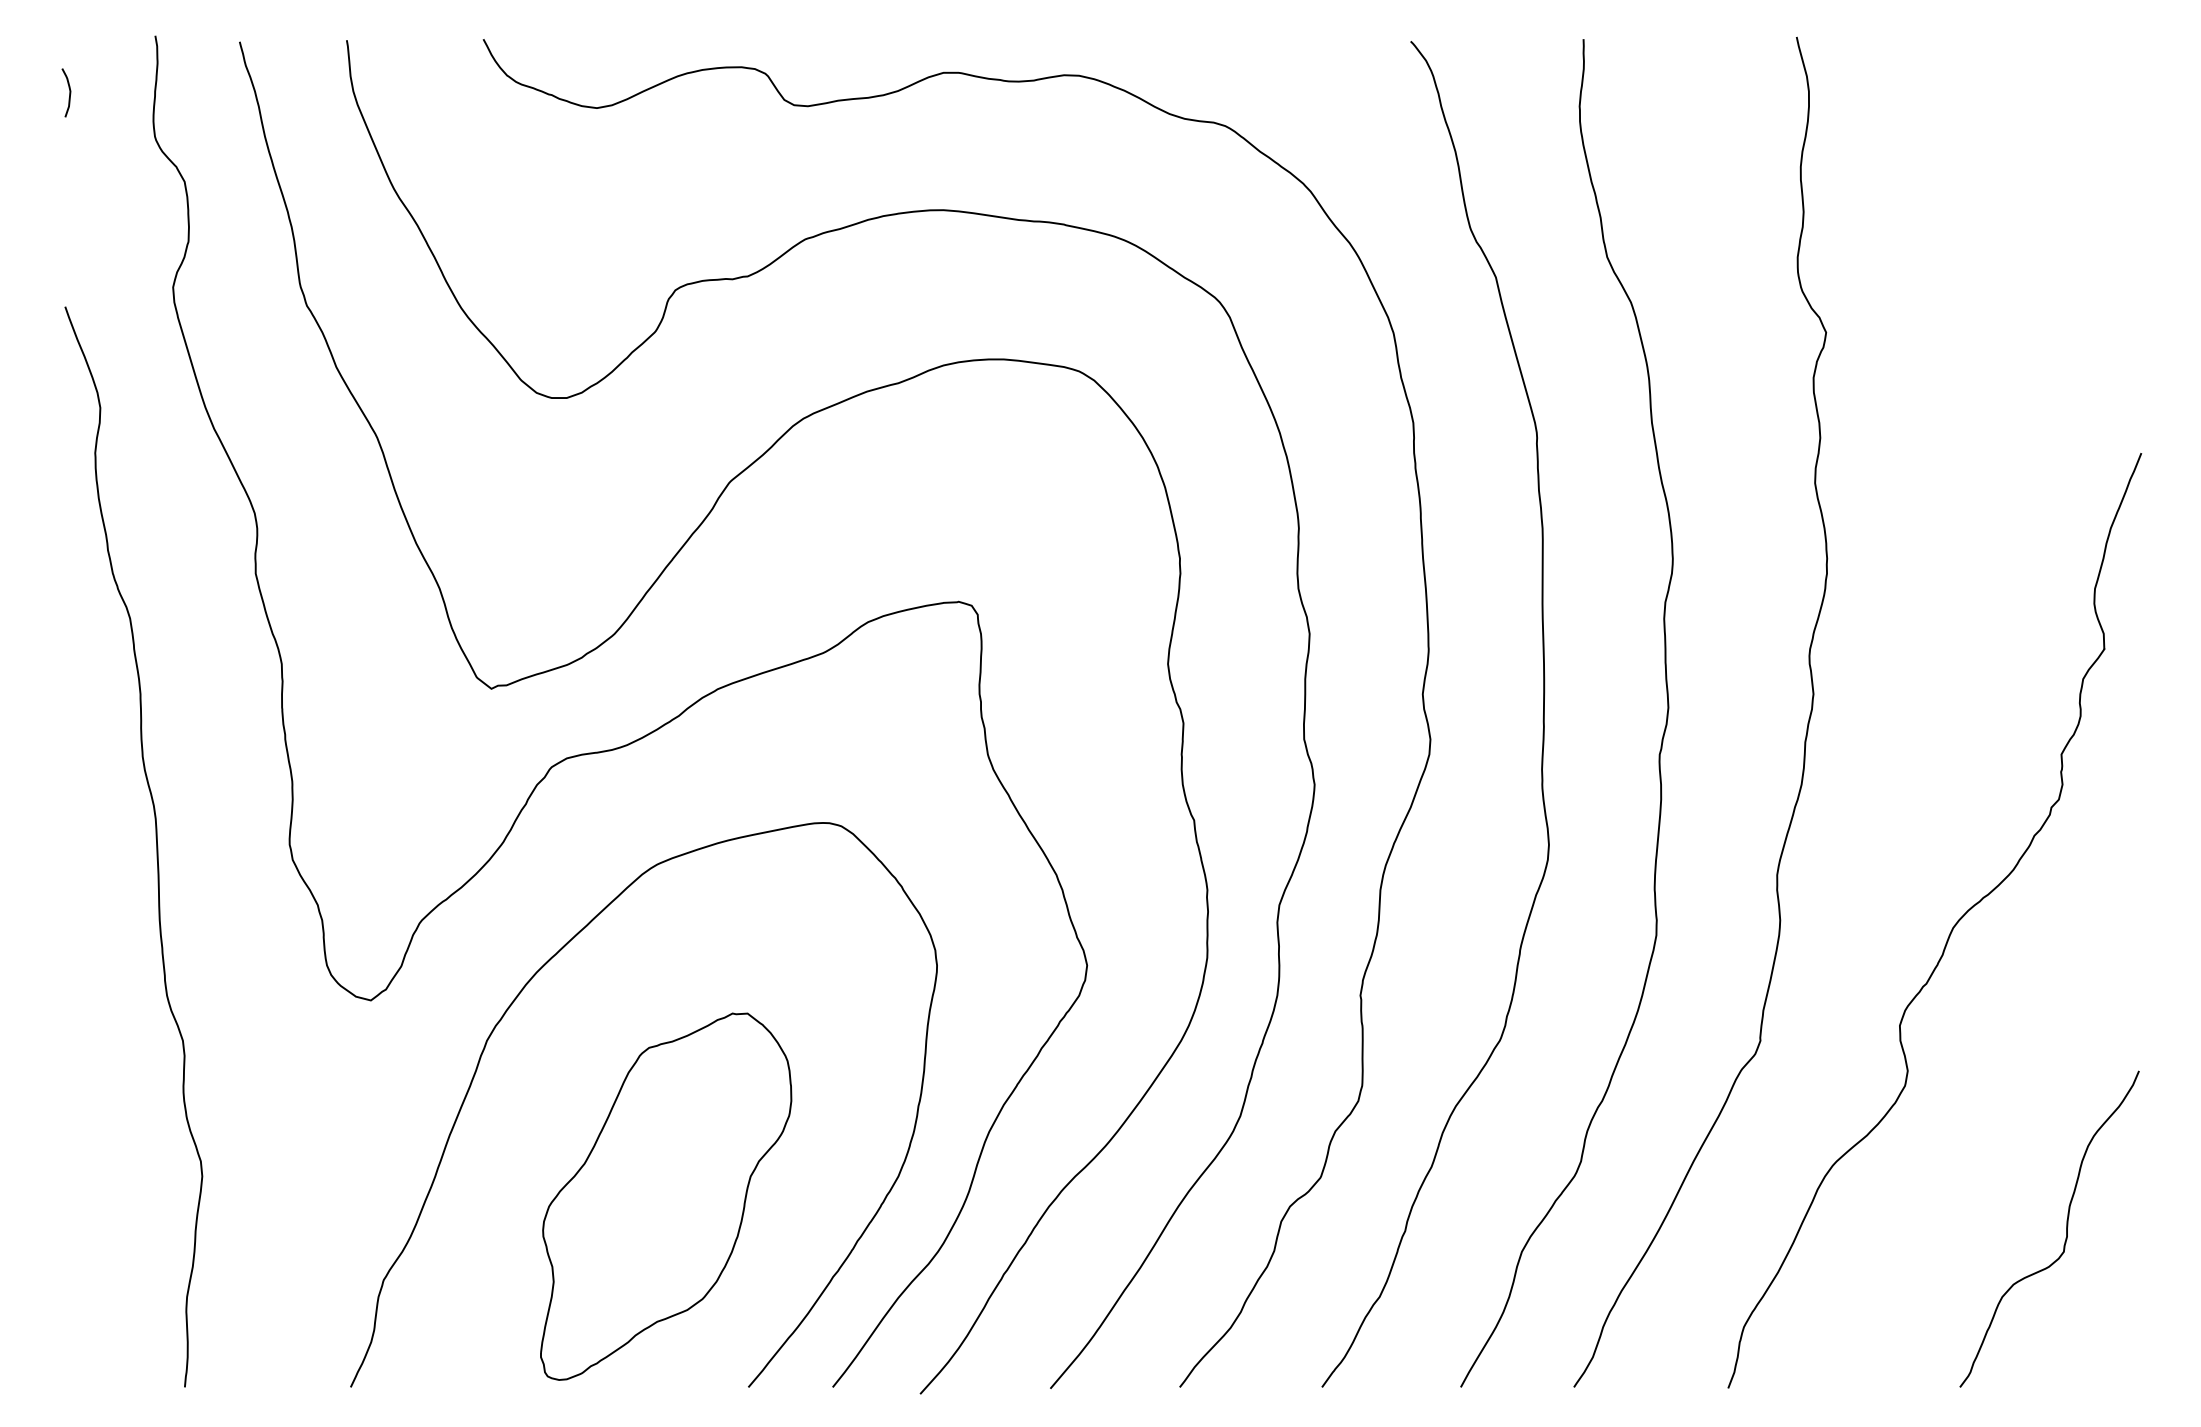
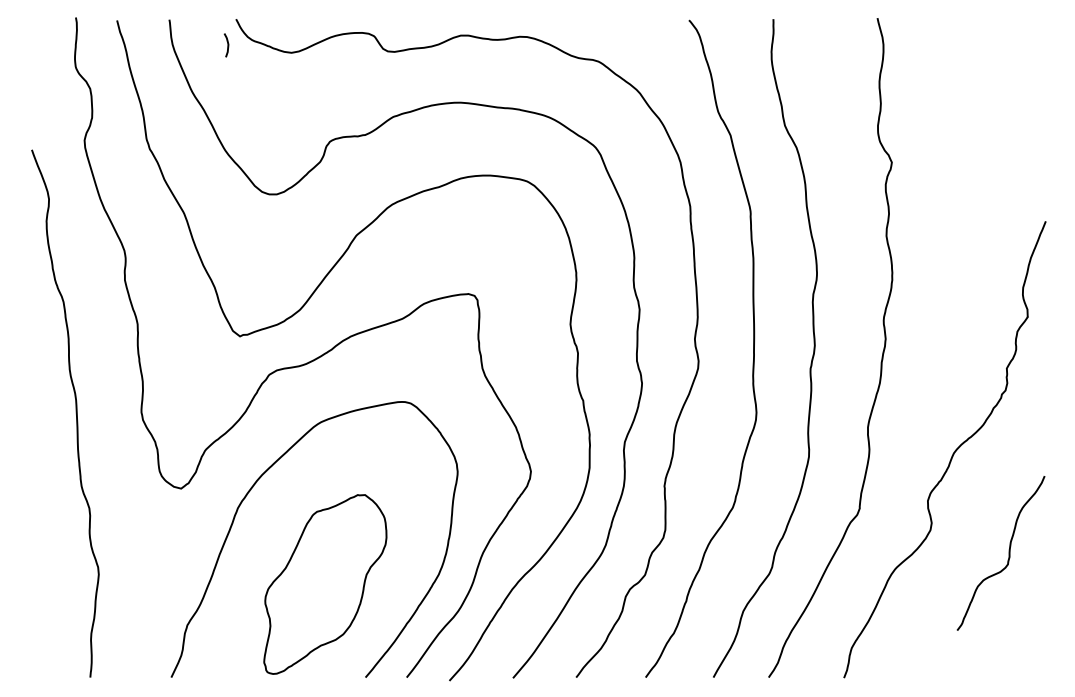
curve: (68, 93) -> (227, 45), moved
curve: (2064, 1229) -> (1008, 553), moved

